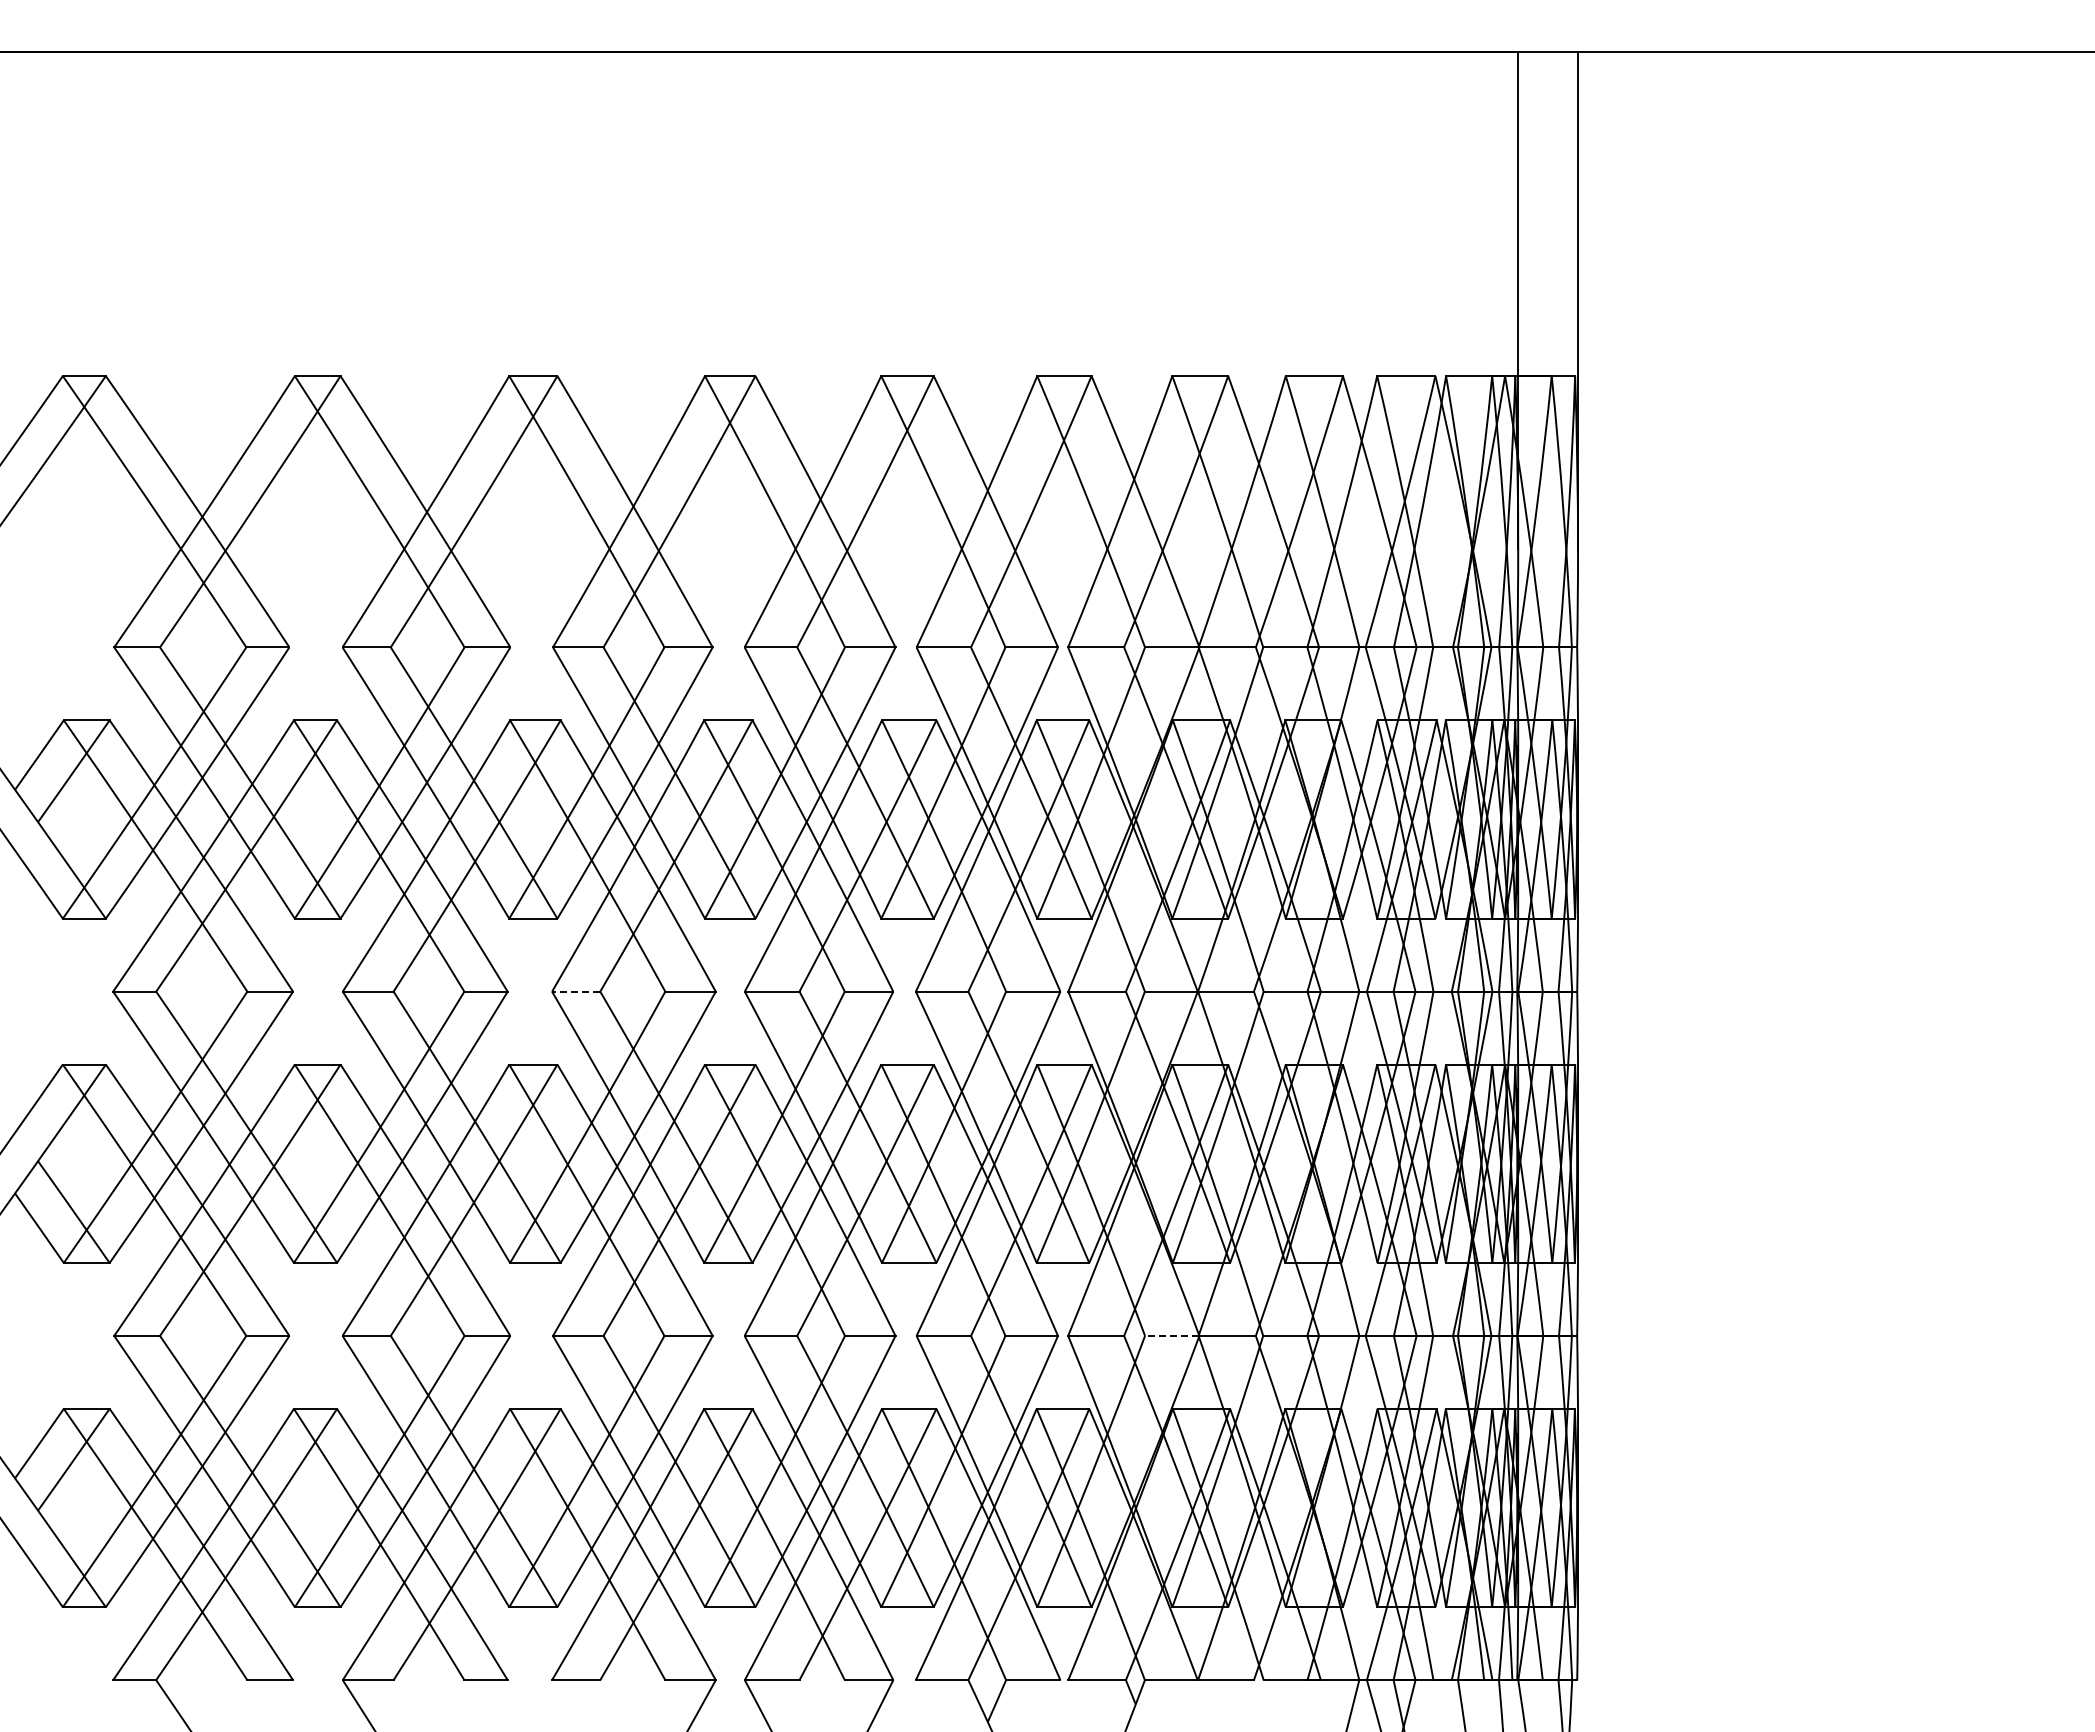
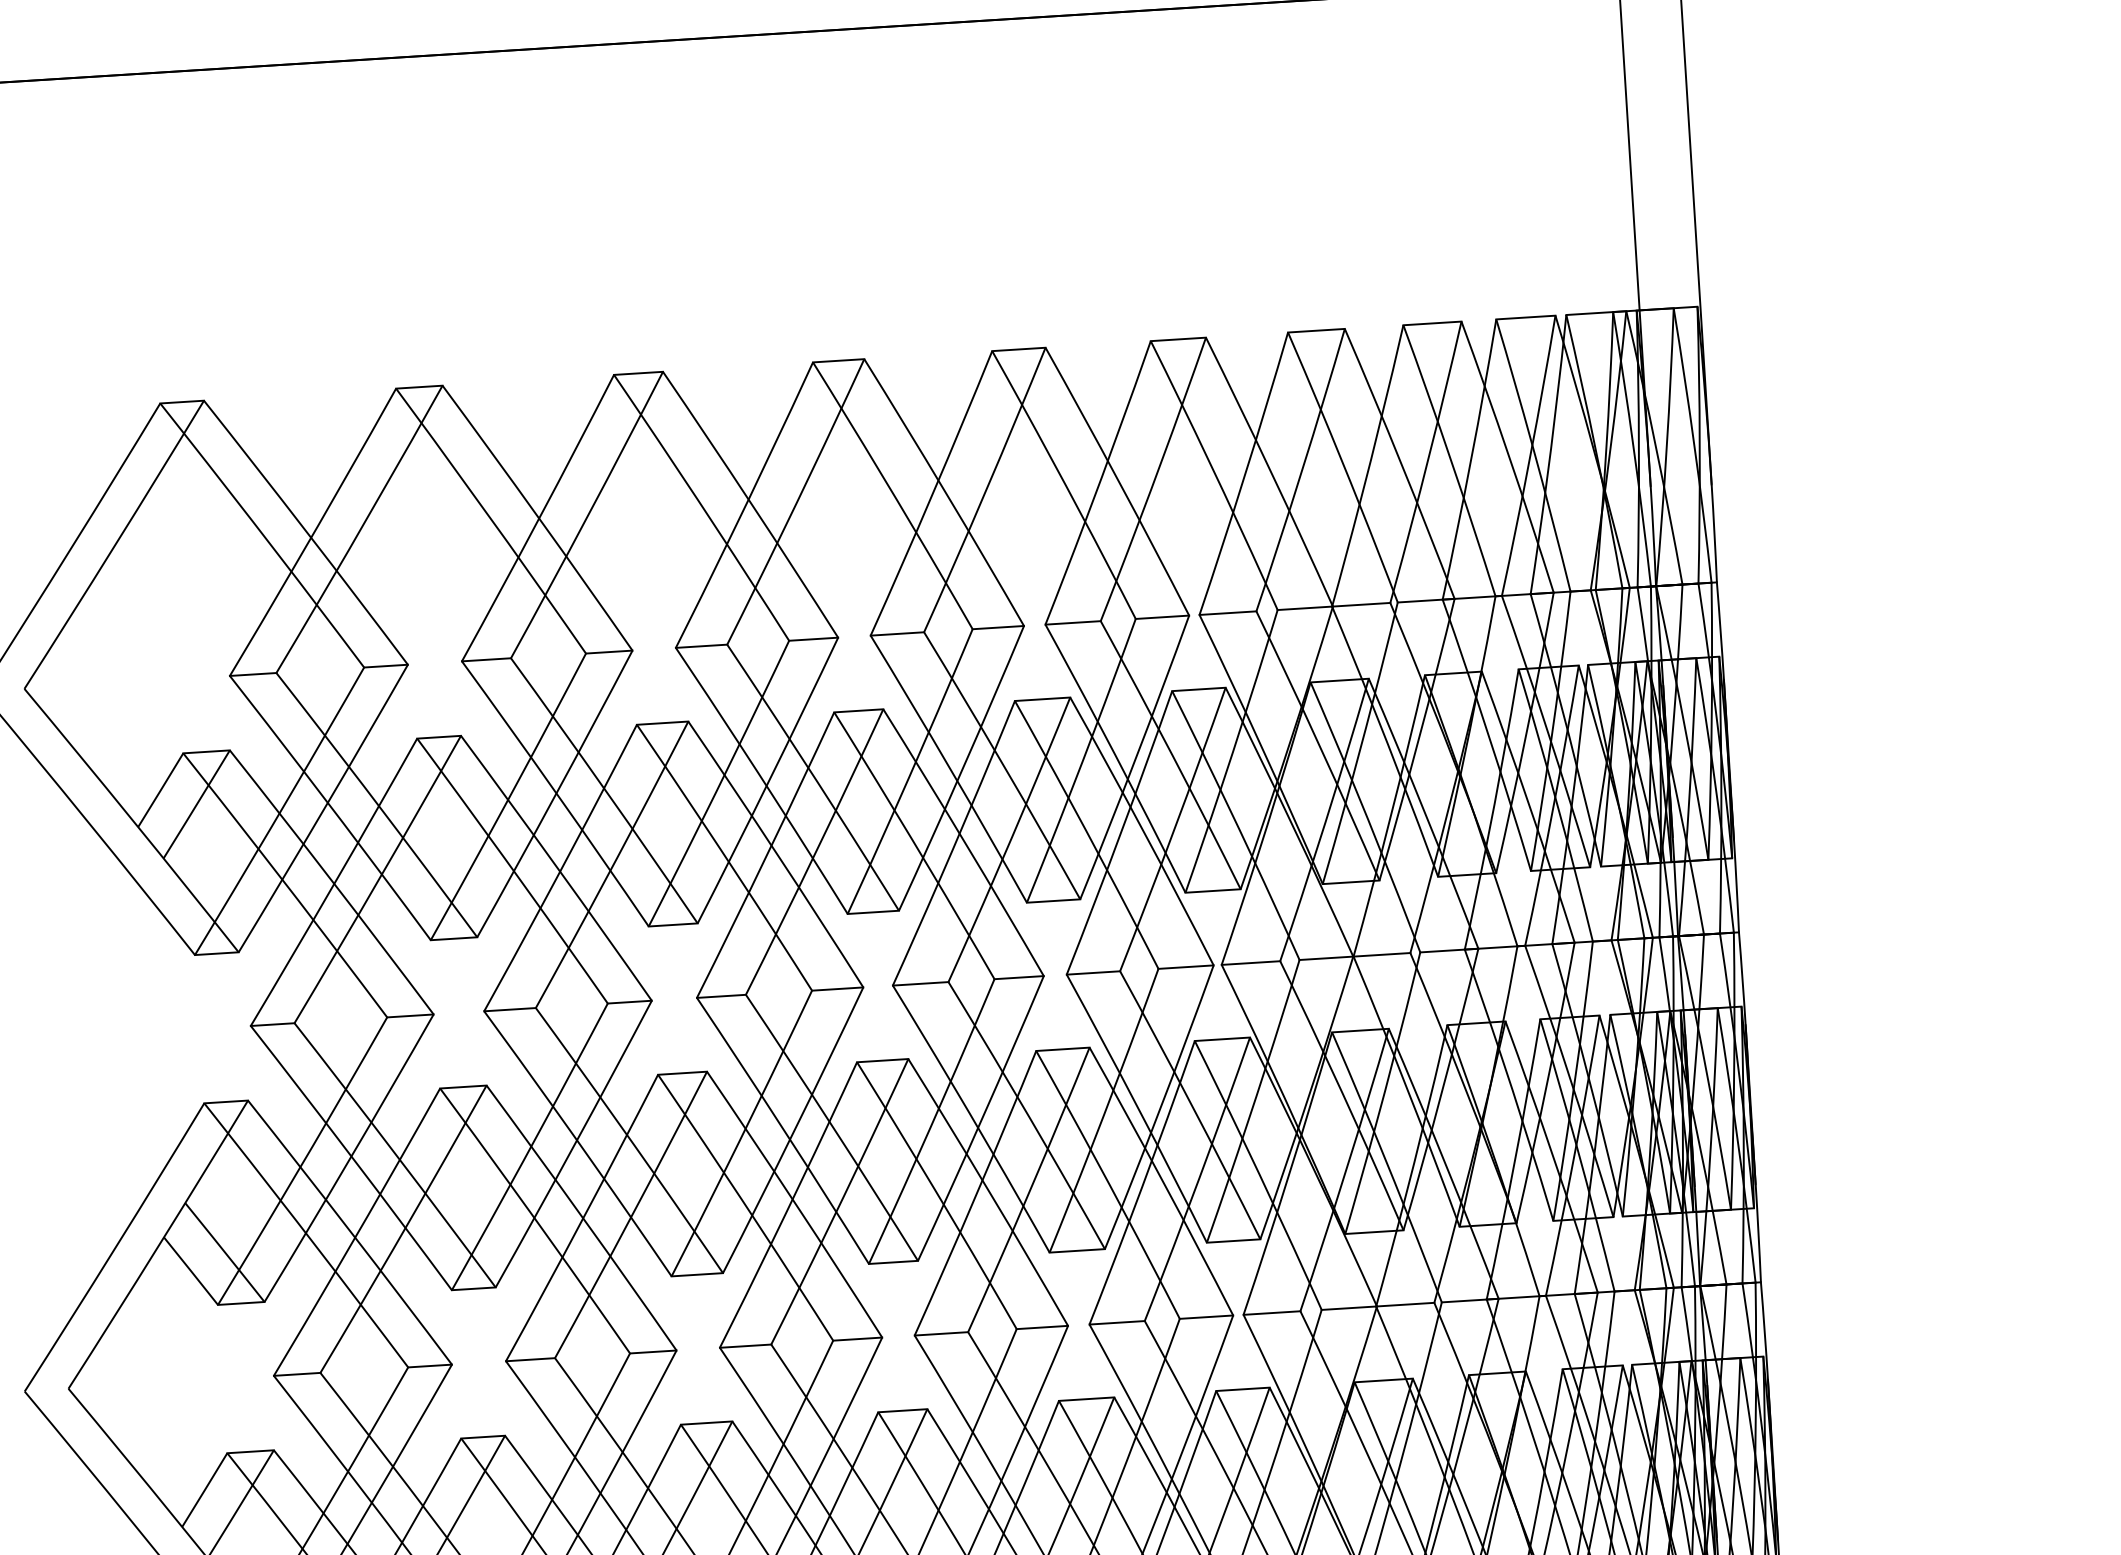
line: (575, 991) -> (720, 996), dashed -> solid
line: (1171, 1335) -> (1348, 1307), dashed -> solid

